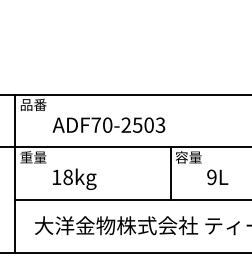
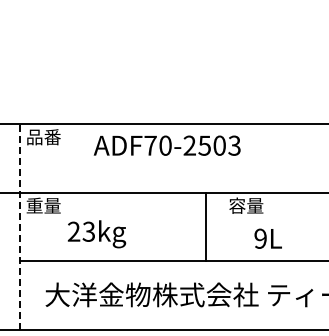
text: (108, 125) -> (166, 145), moved
line: (15, 173) -> (20, 226), solid -> dashed
line: (170, 173) -> (205, 226), moved
text: (62, 177) -> (81, 231), 18kg -> 23kg
text: (217, 177) -> (267, 238), moved

